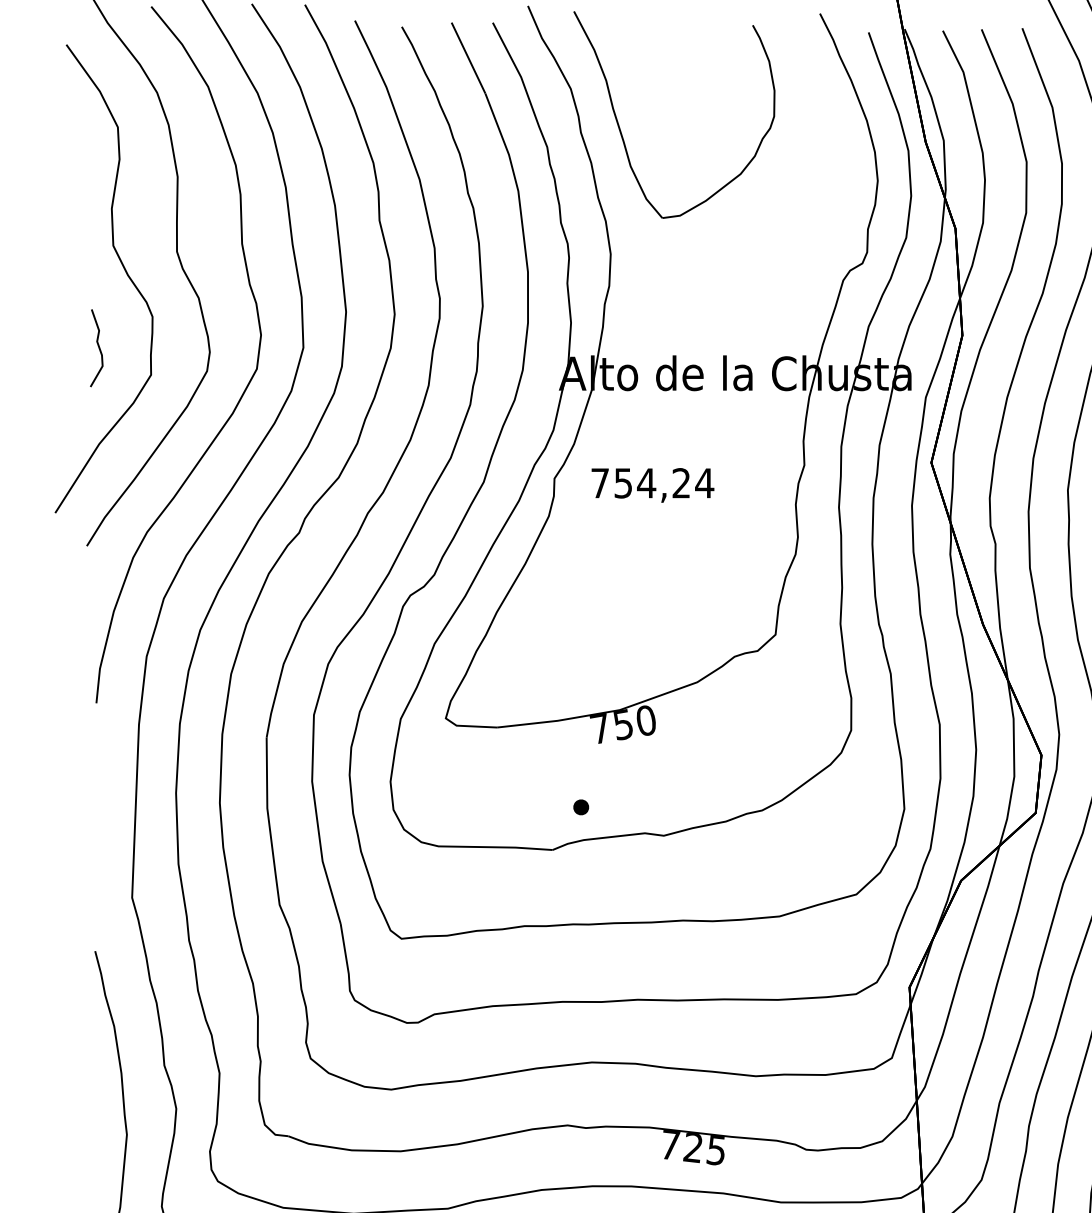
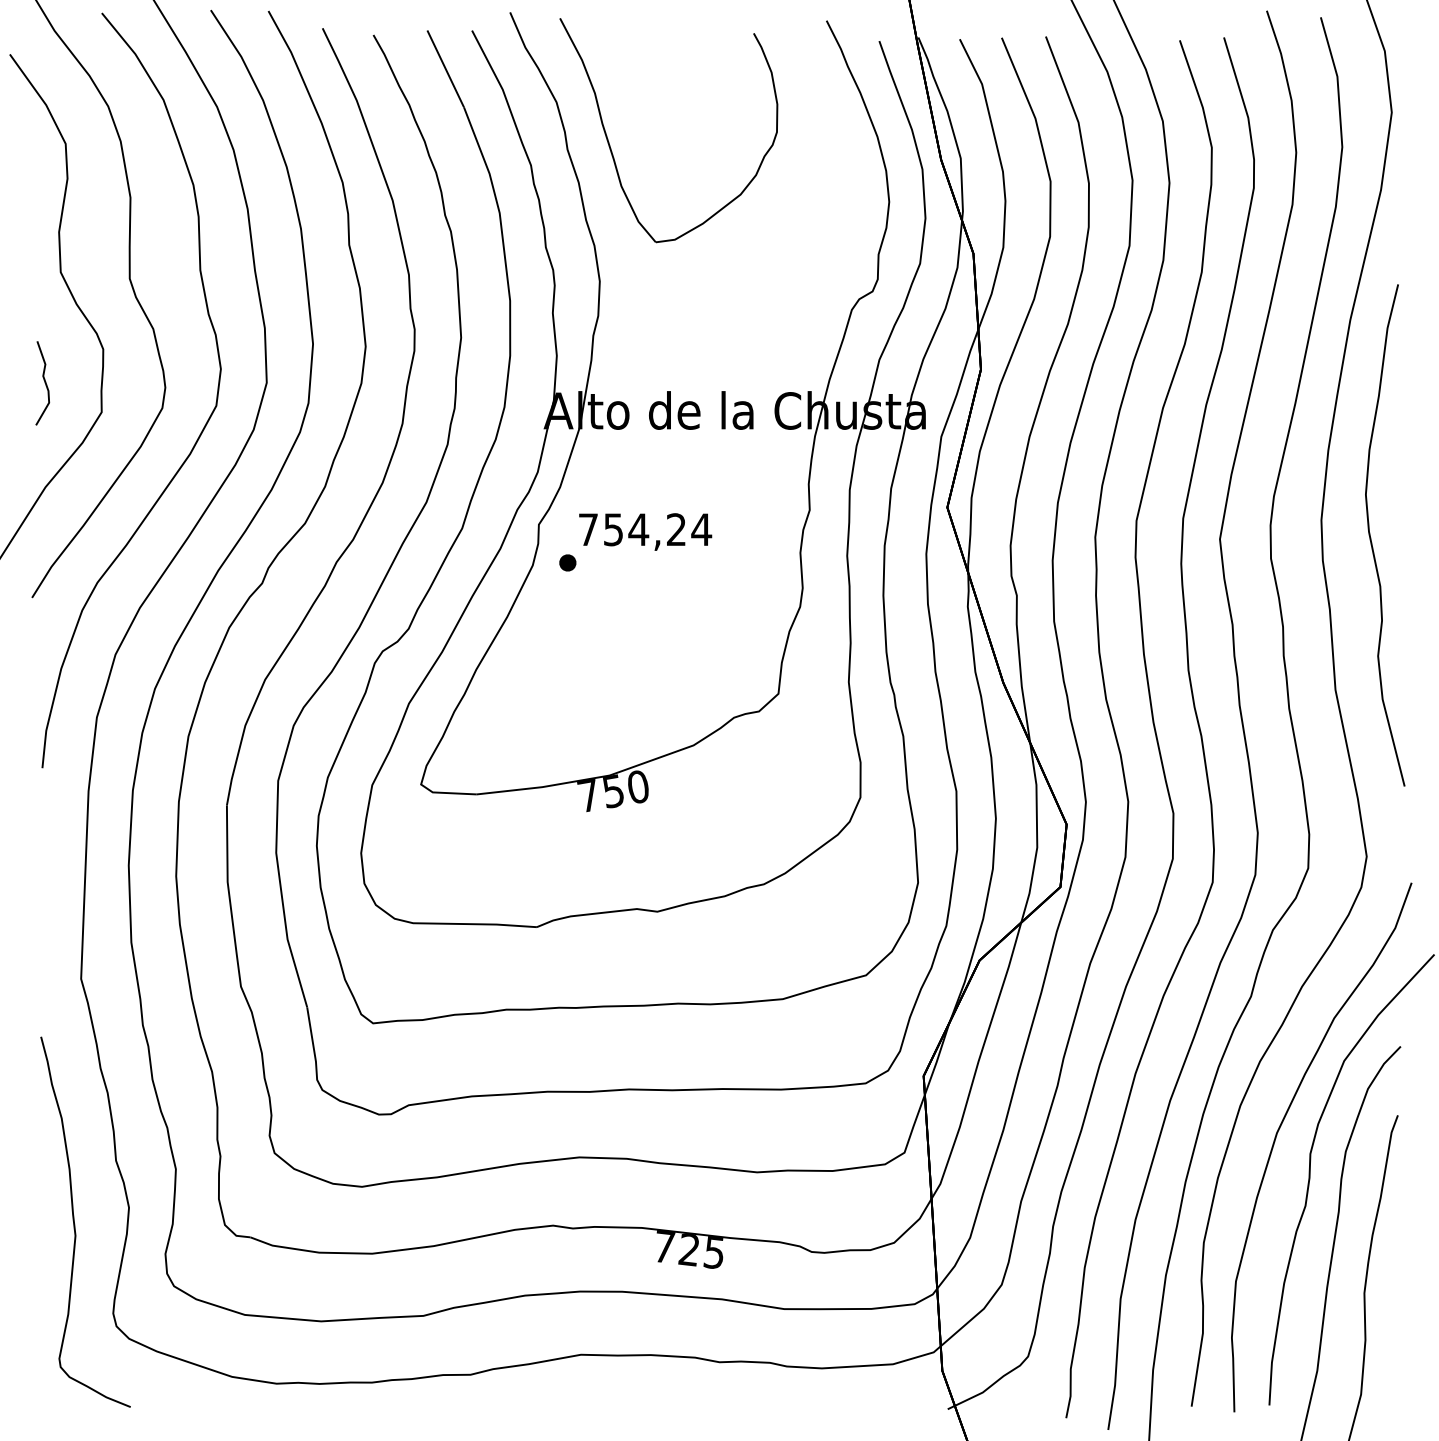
part: (580, 806) -> (567, 562), moved

